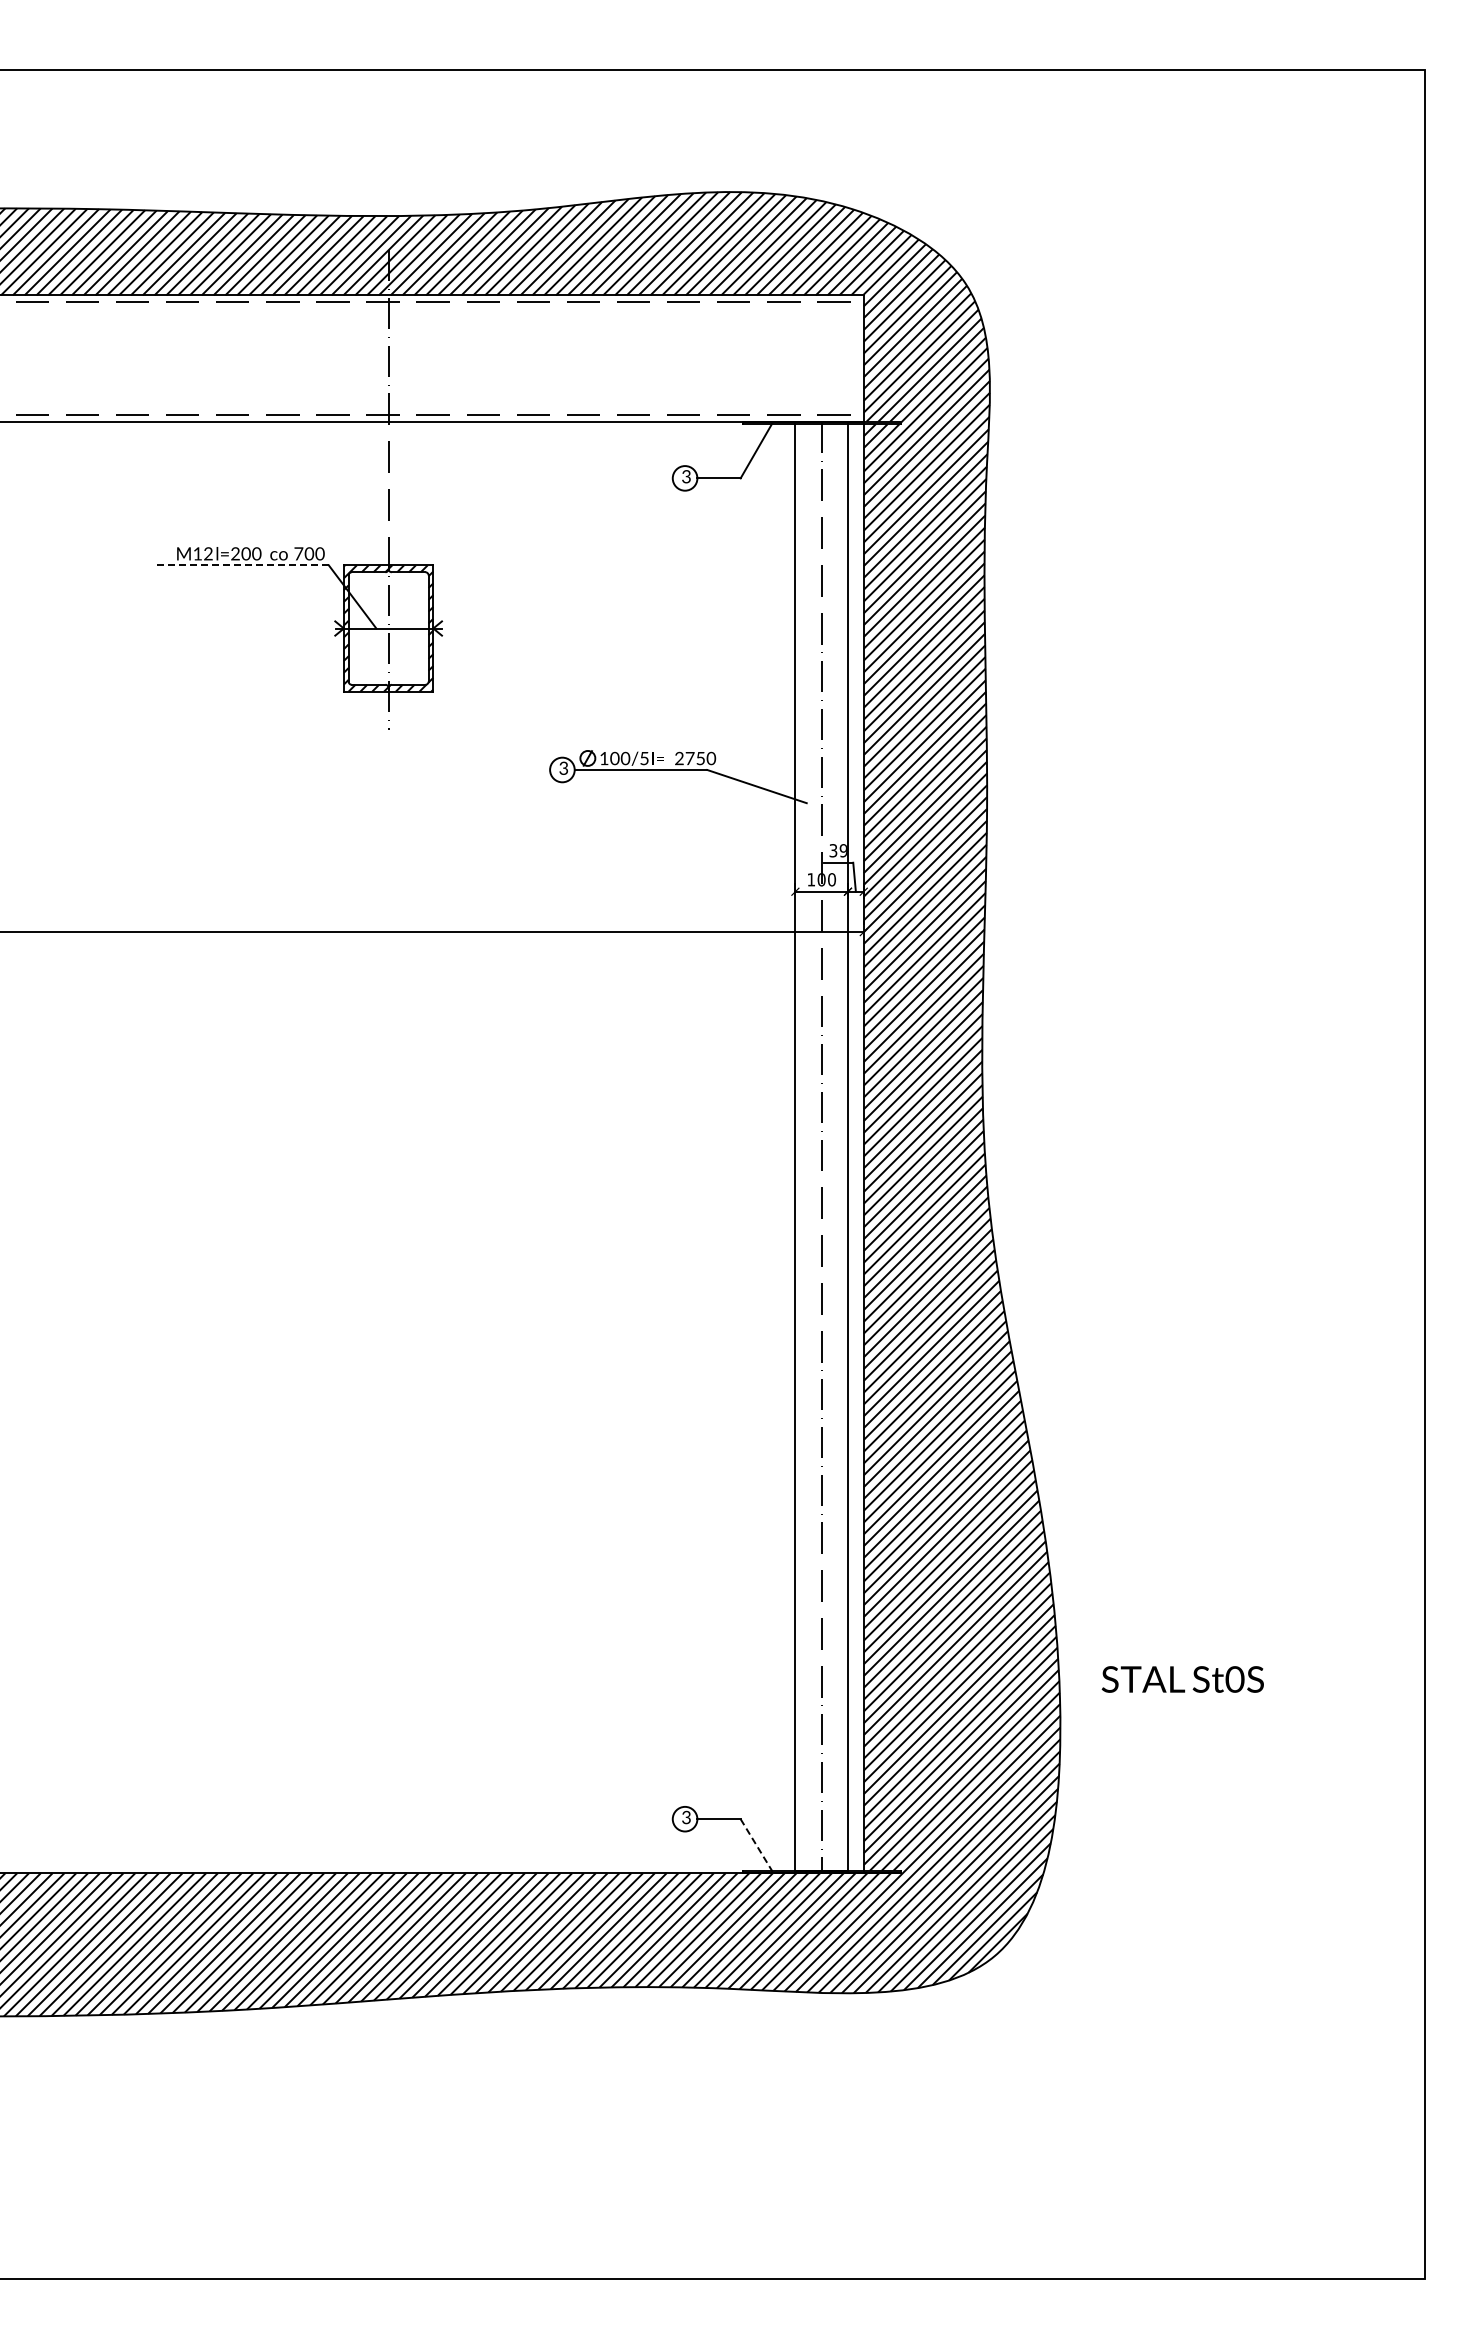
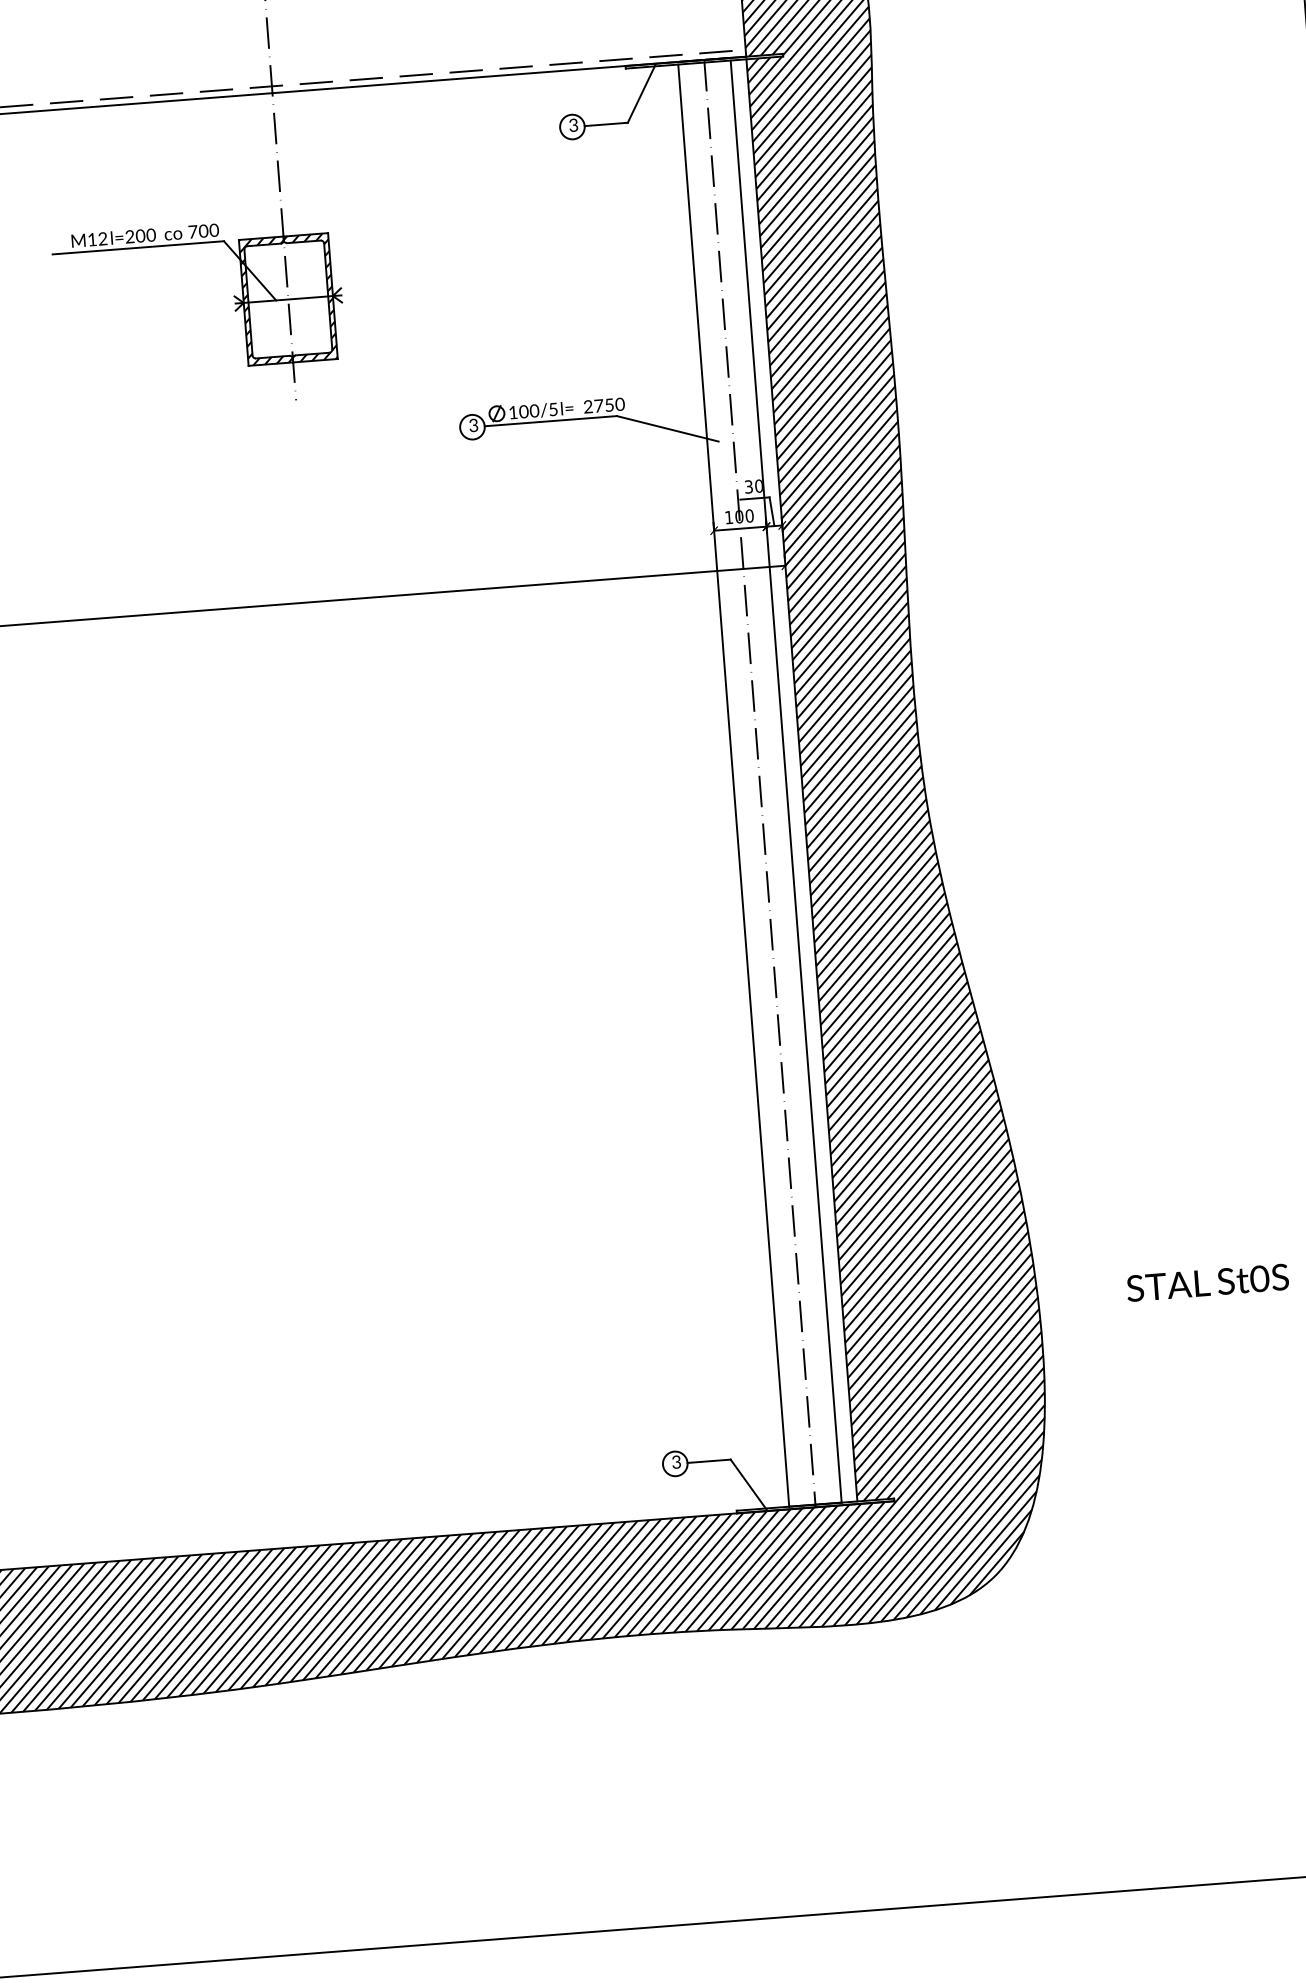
line: (243, 565) -> (138, 247), dashed -> solid
text: (842, 850) -> (757, 486), 39 -> 30
text: (1182, 1679) -> (1207, 1282), moved
line: (756, 1845) -> (748, 1484), dashed -> solid

